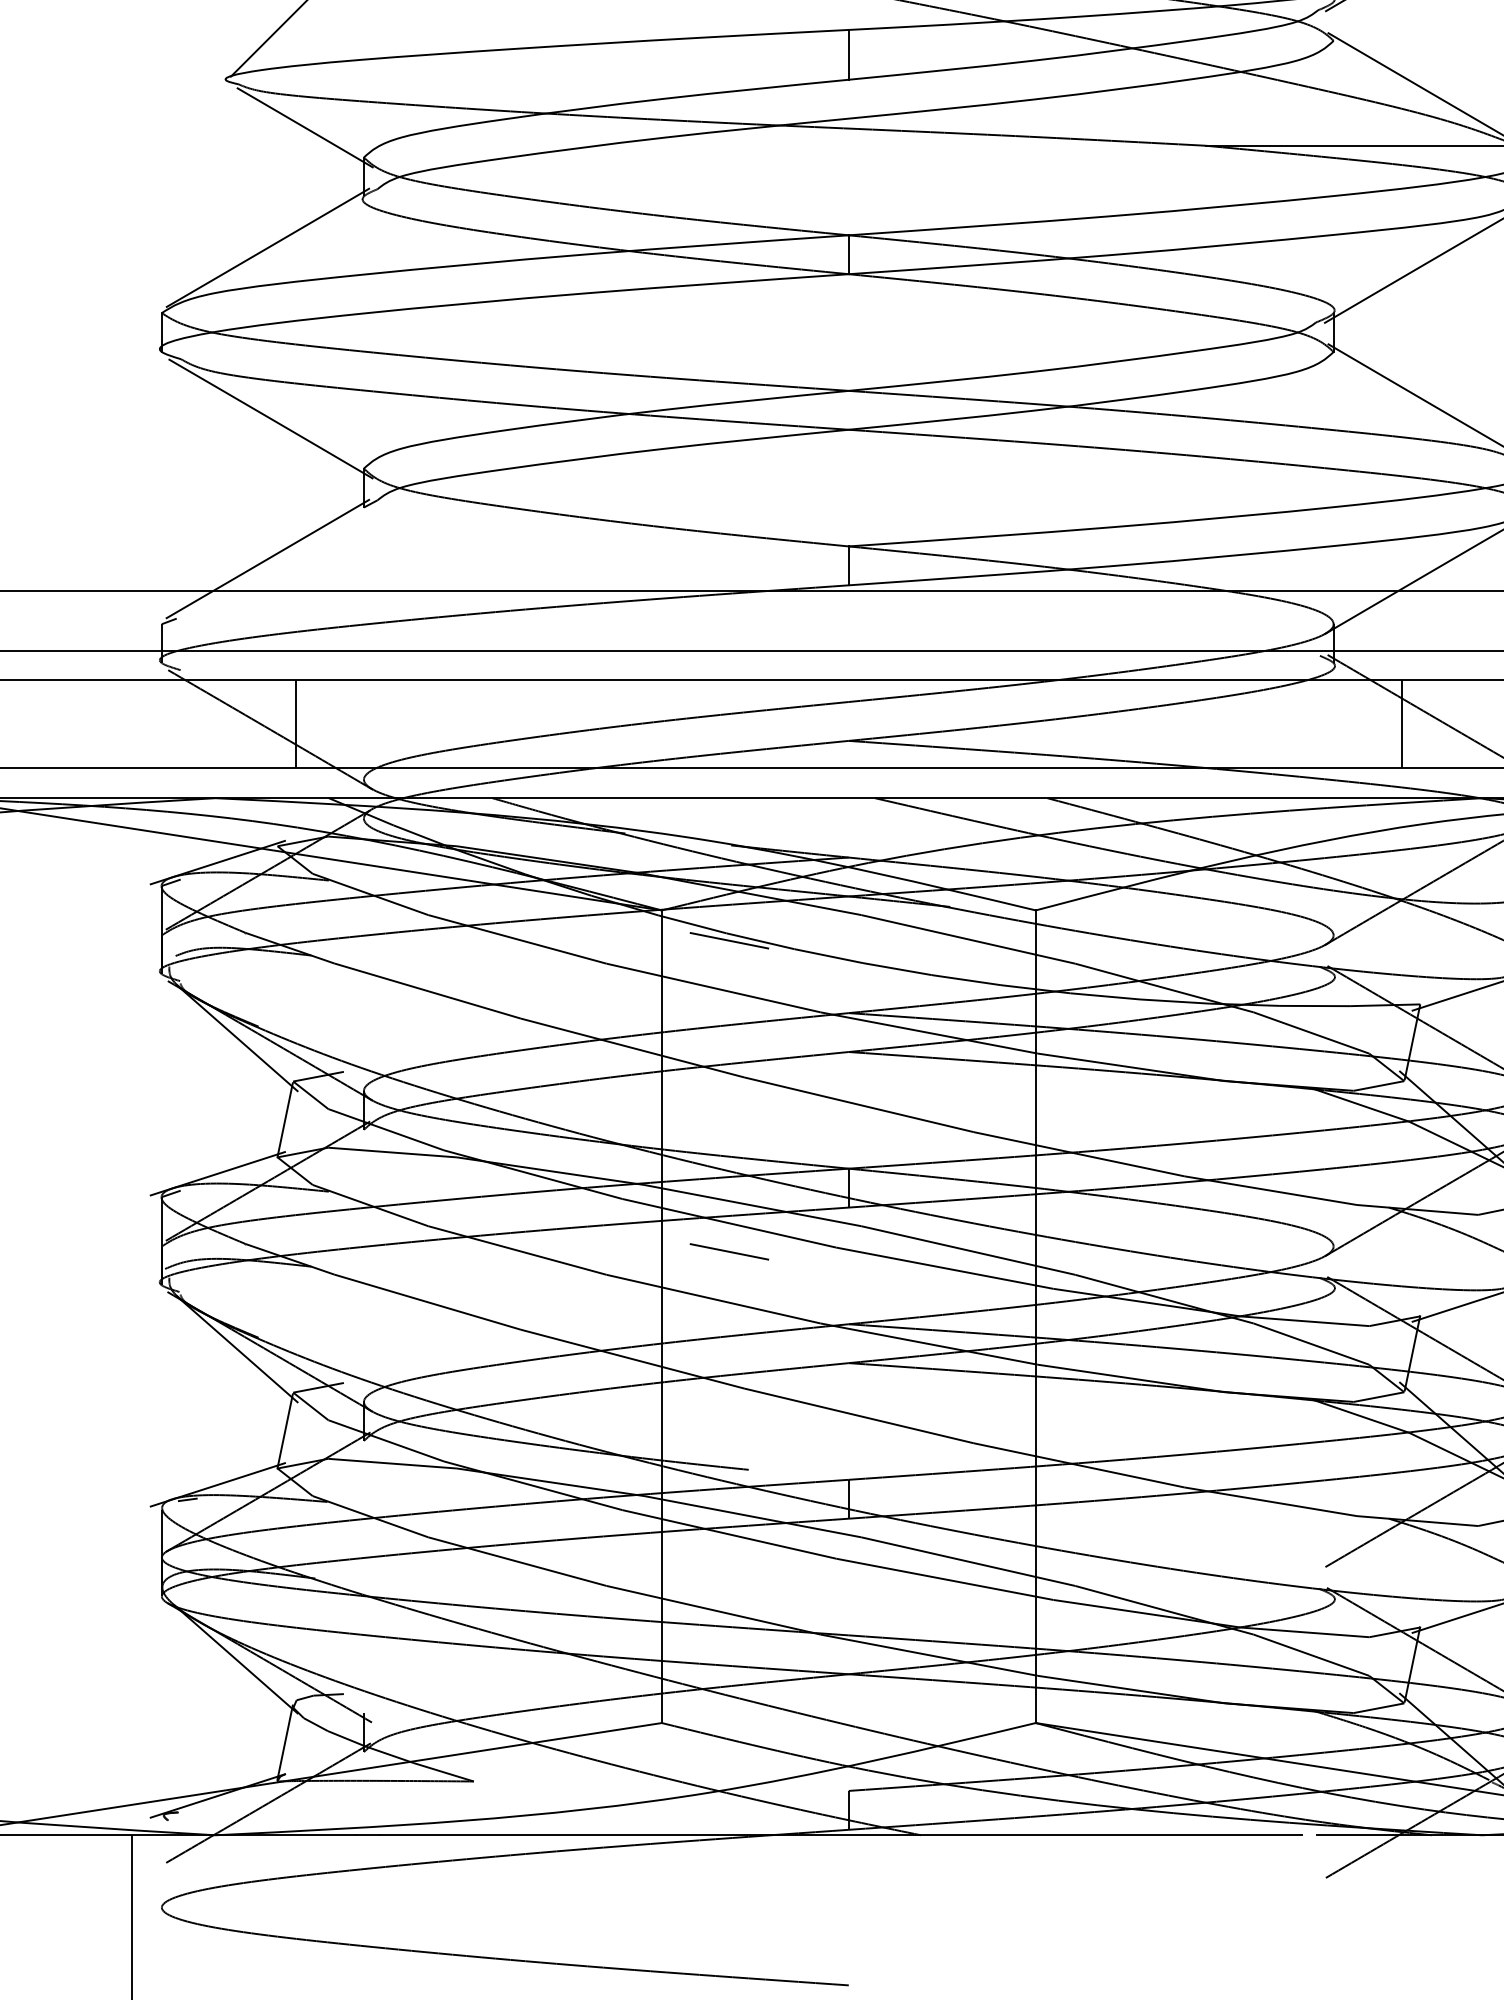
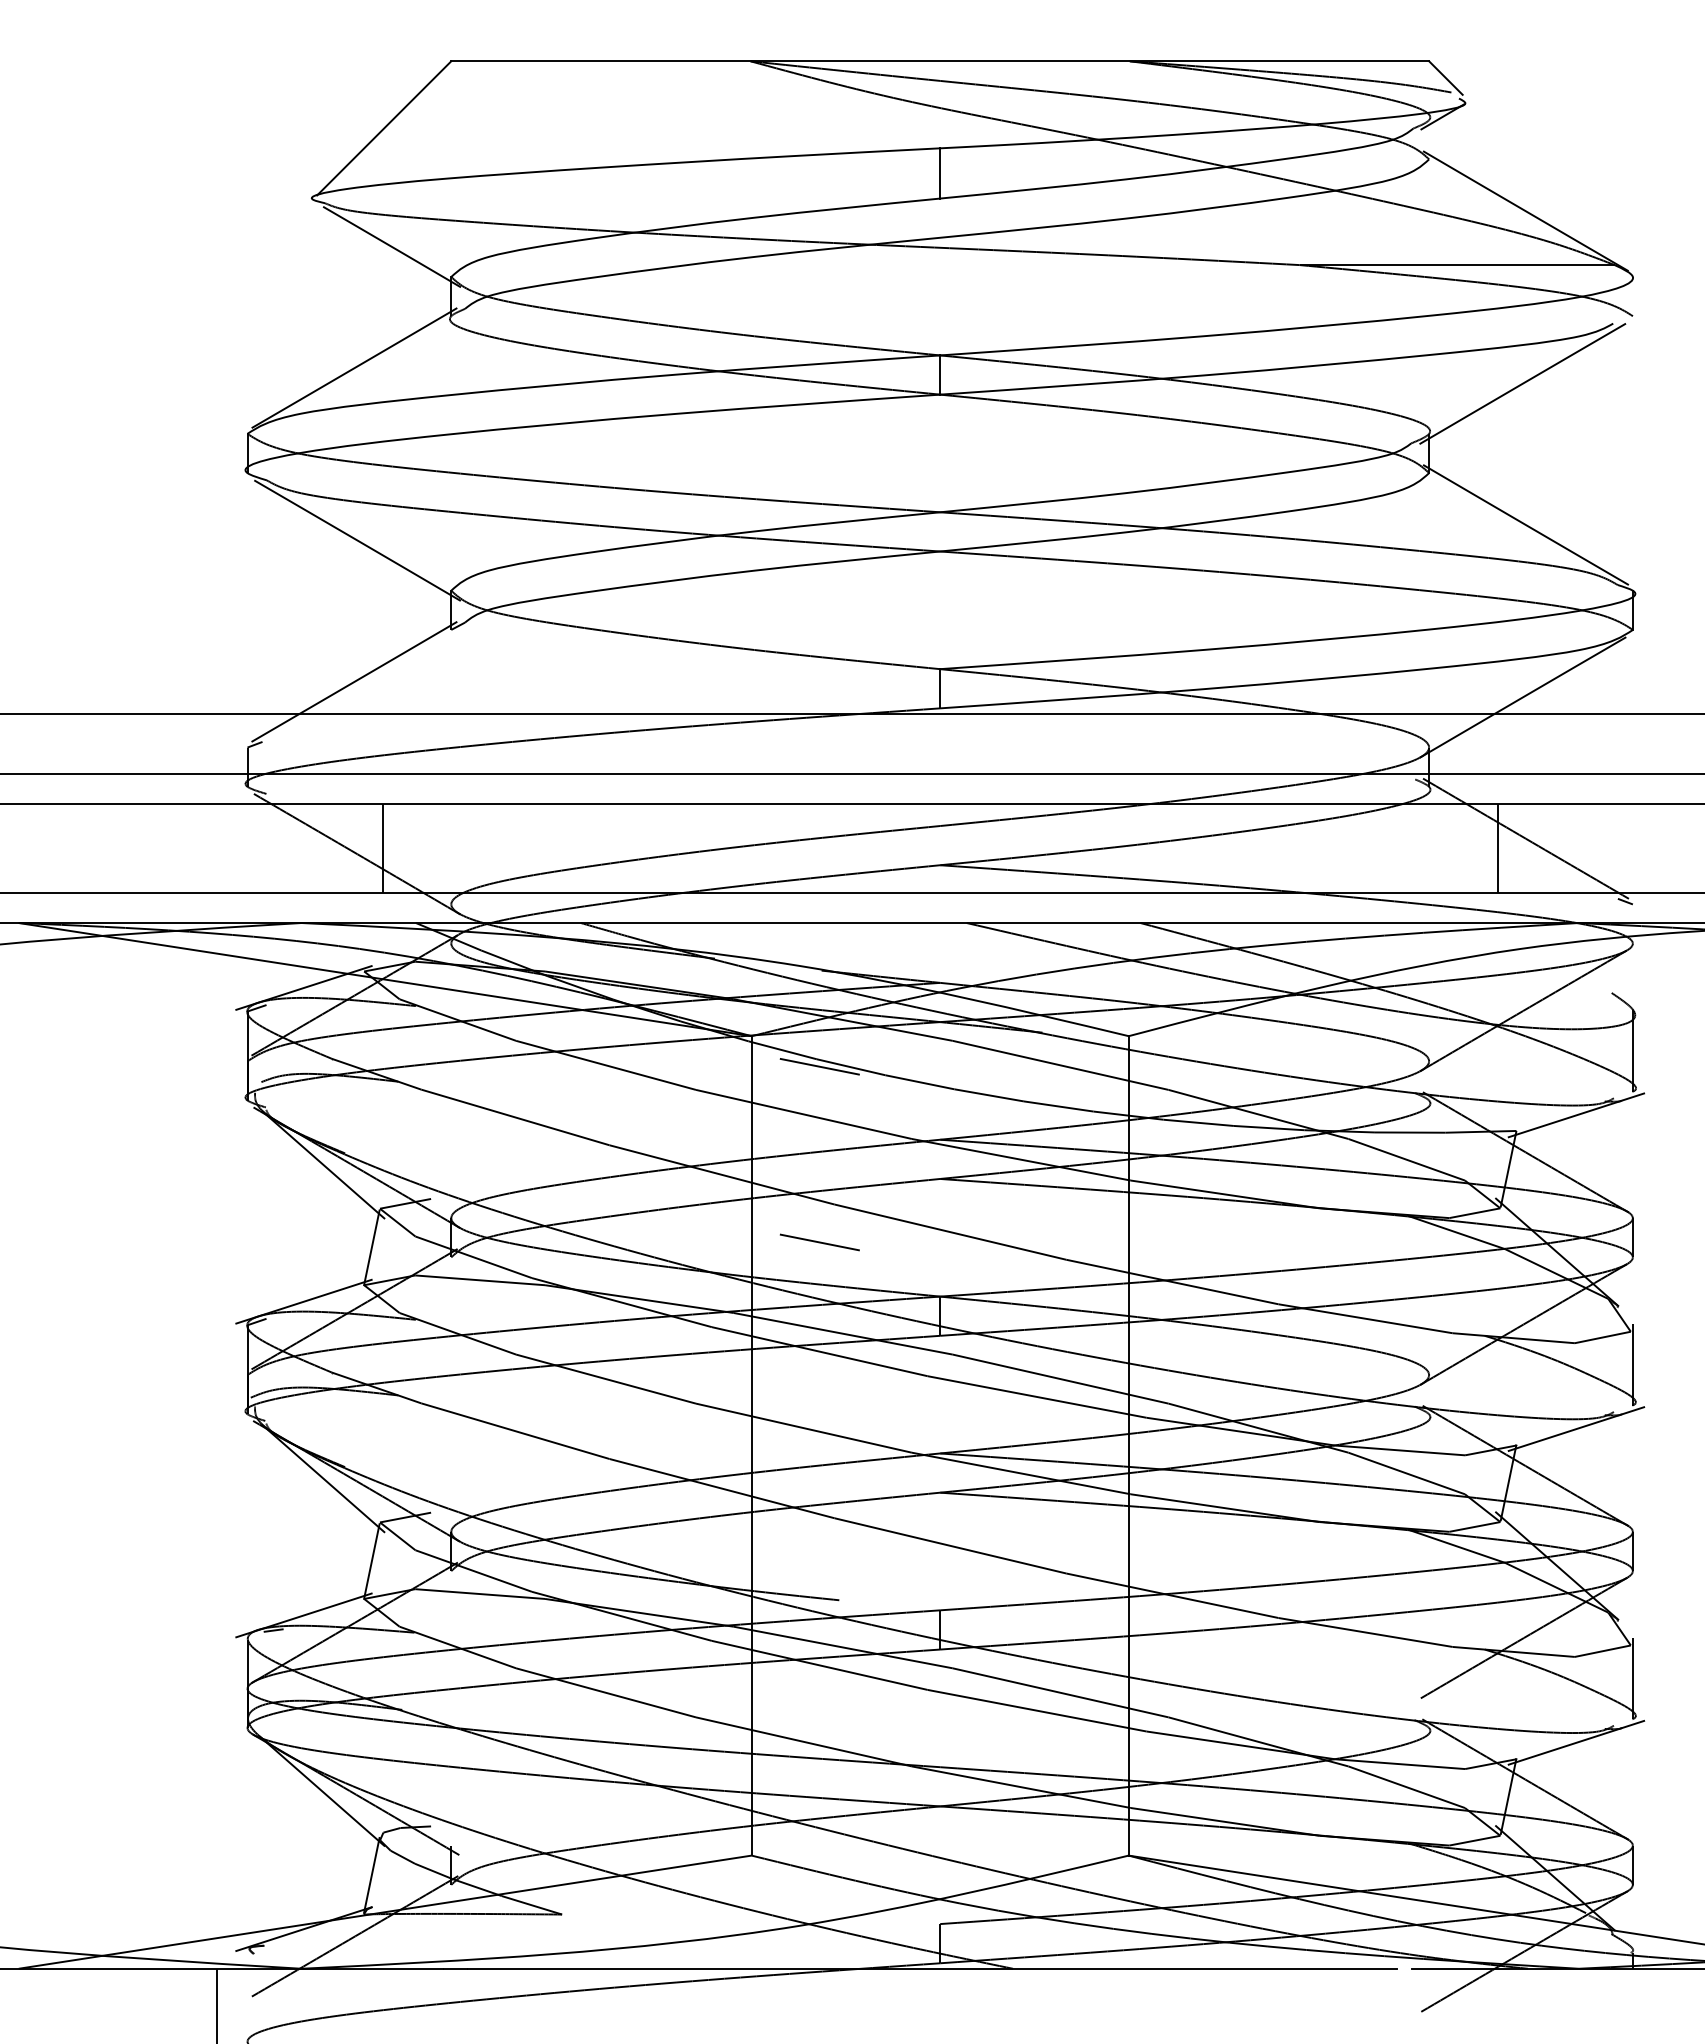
line: (729, 1251) -> (819, 1242), moved

